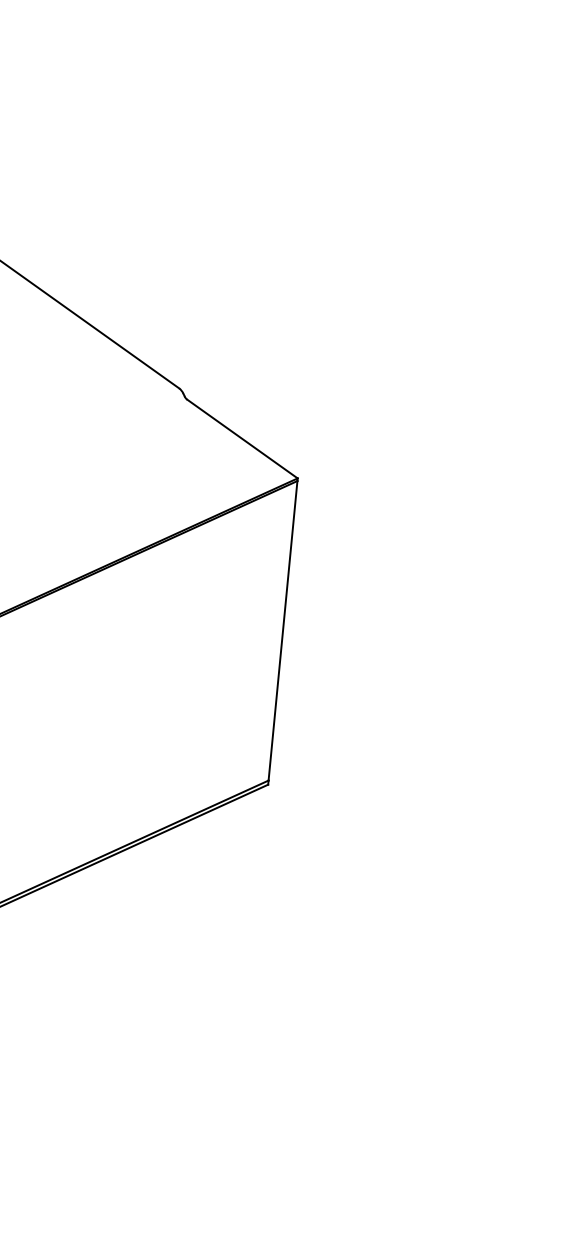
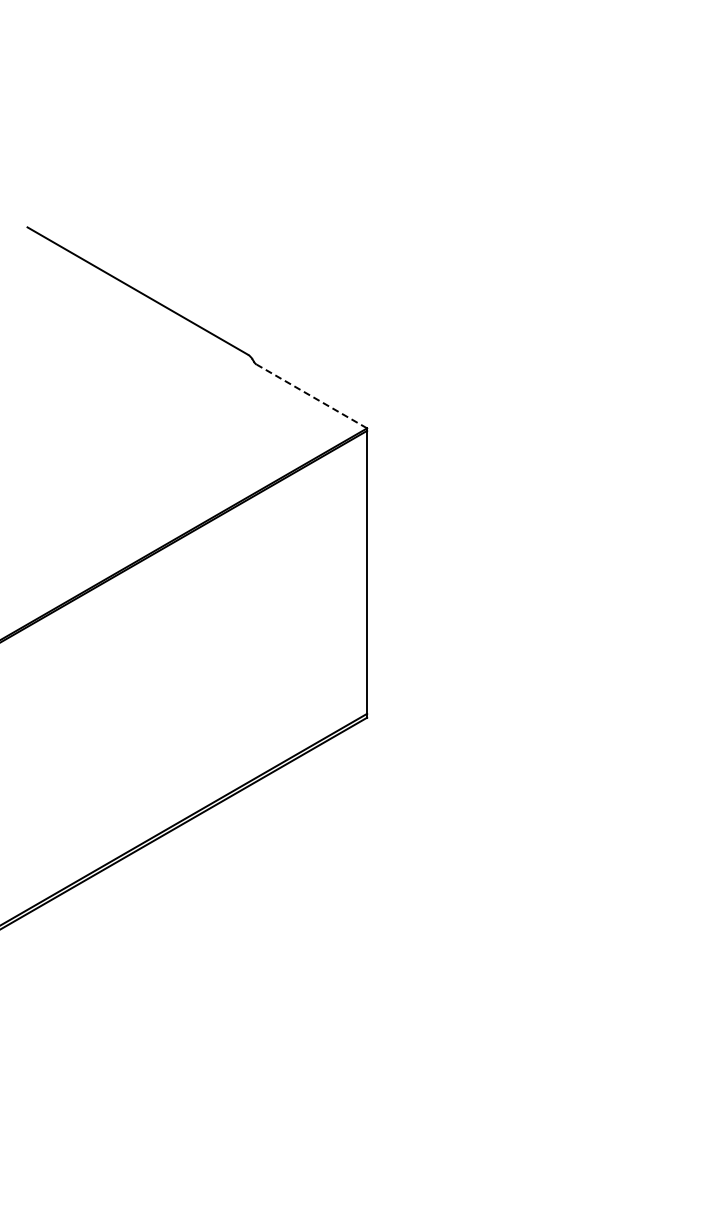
line: (243, 439) -> (312, 396), solid -> dashed

